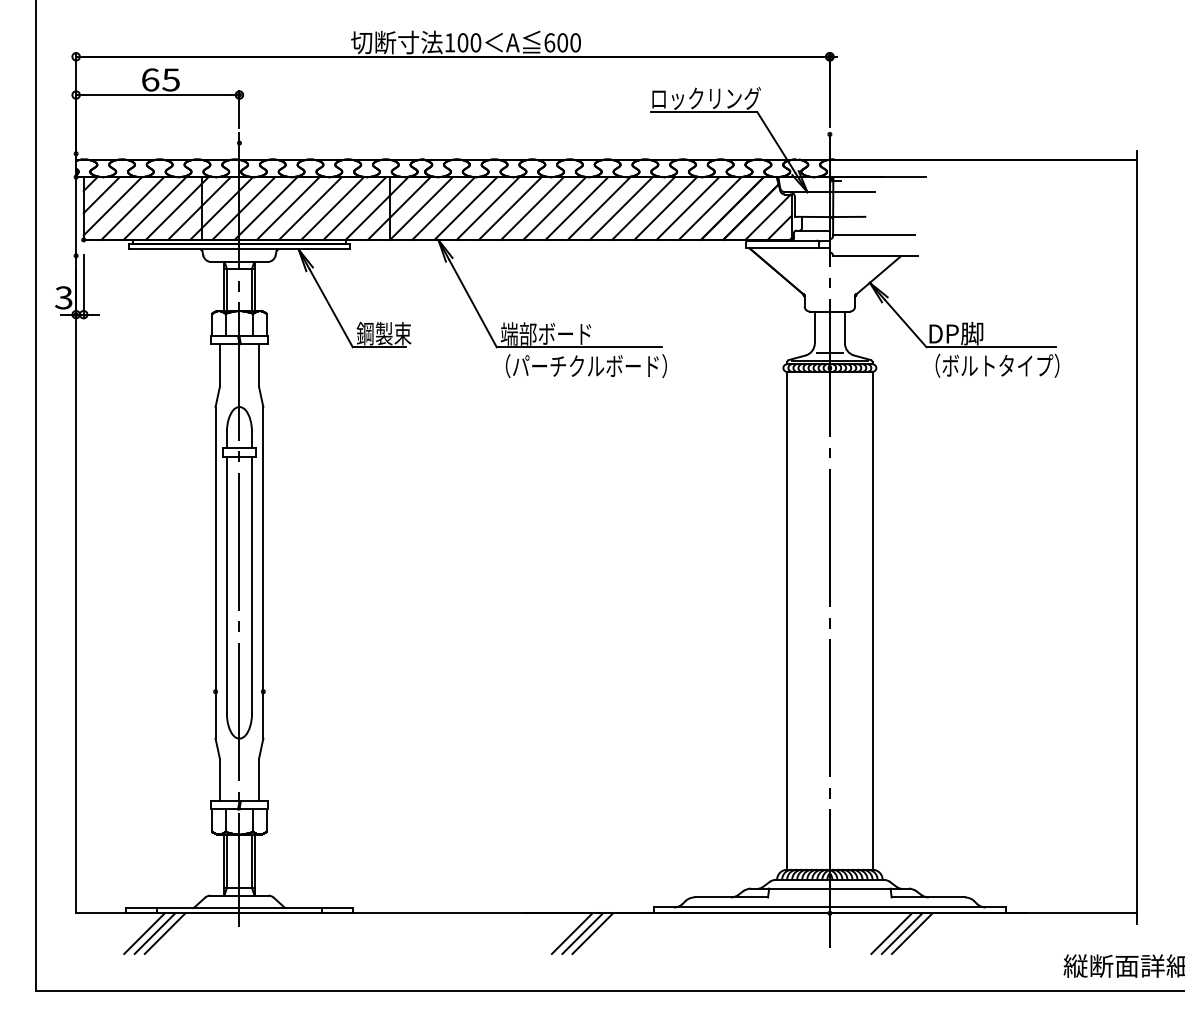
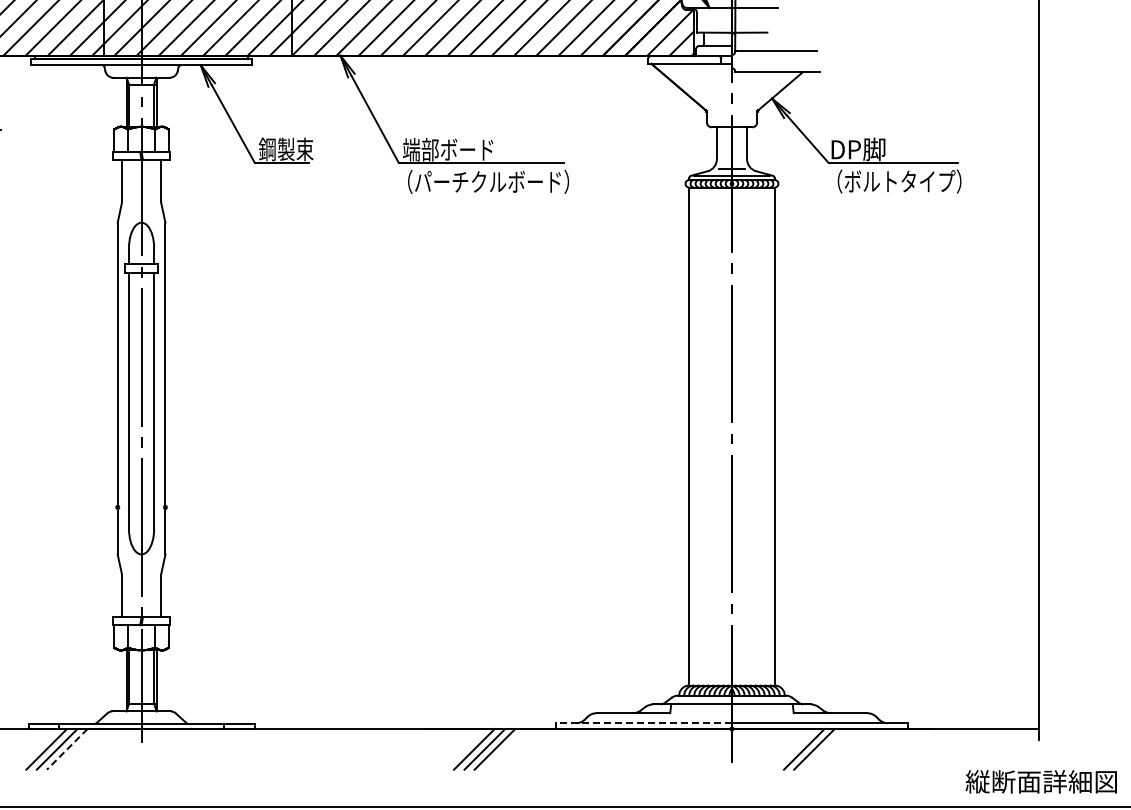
line: (741, 907) -> (643, 723), solid -> dashed
line: (165, 933) -> (67, 749), solid -> dashed
line: (891, 933) -> (793, 749), removed

